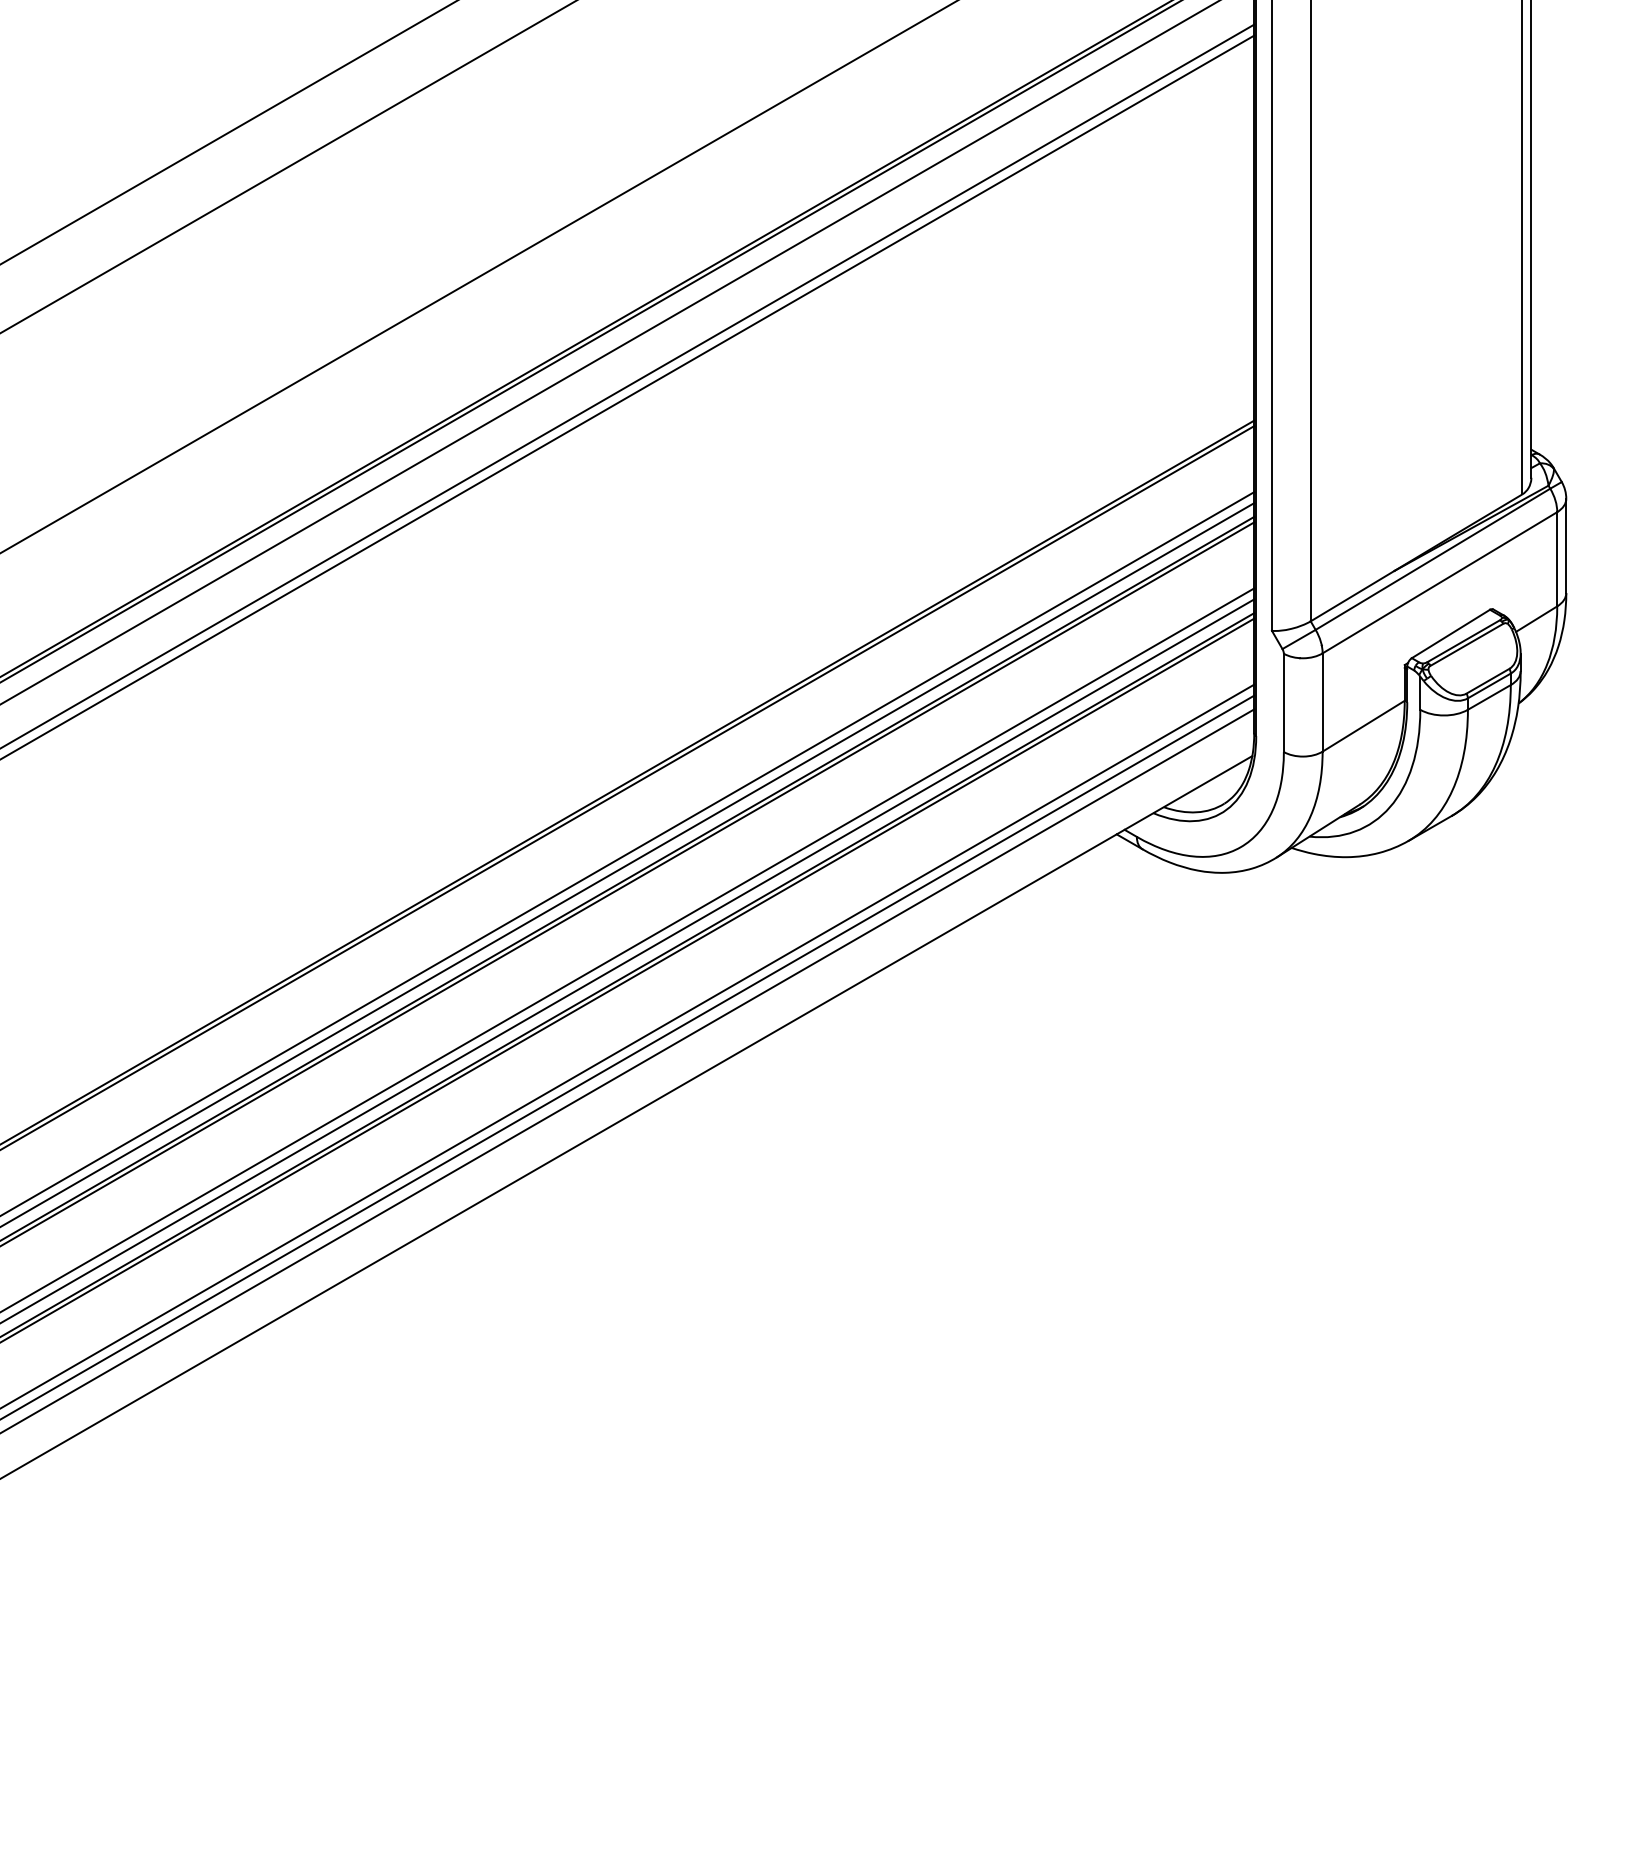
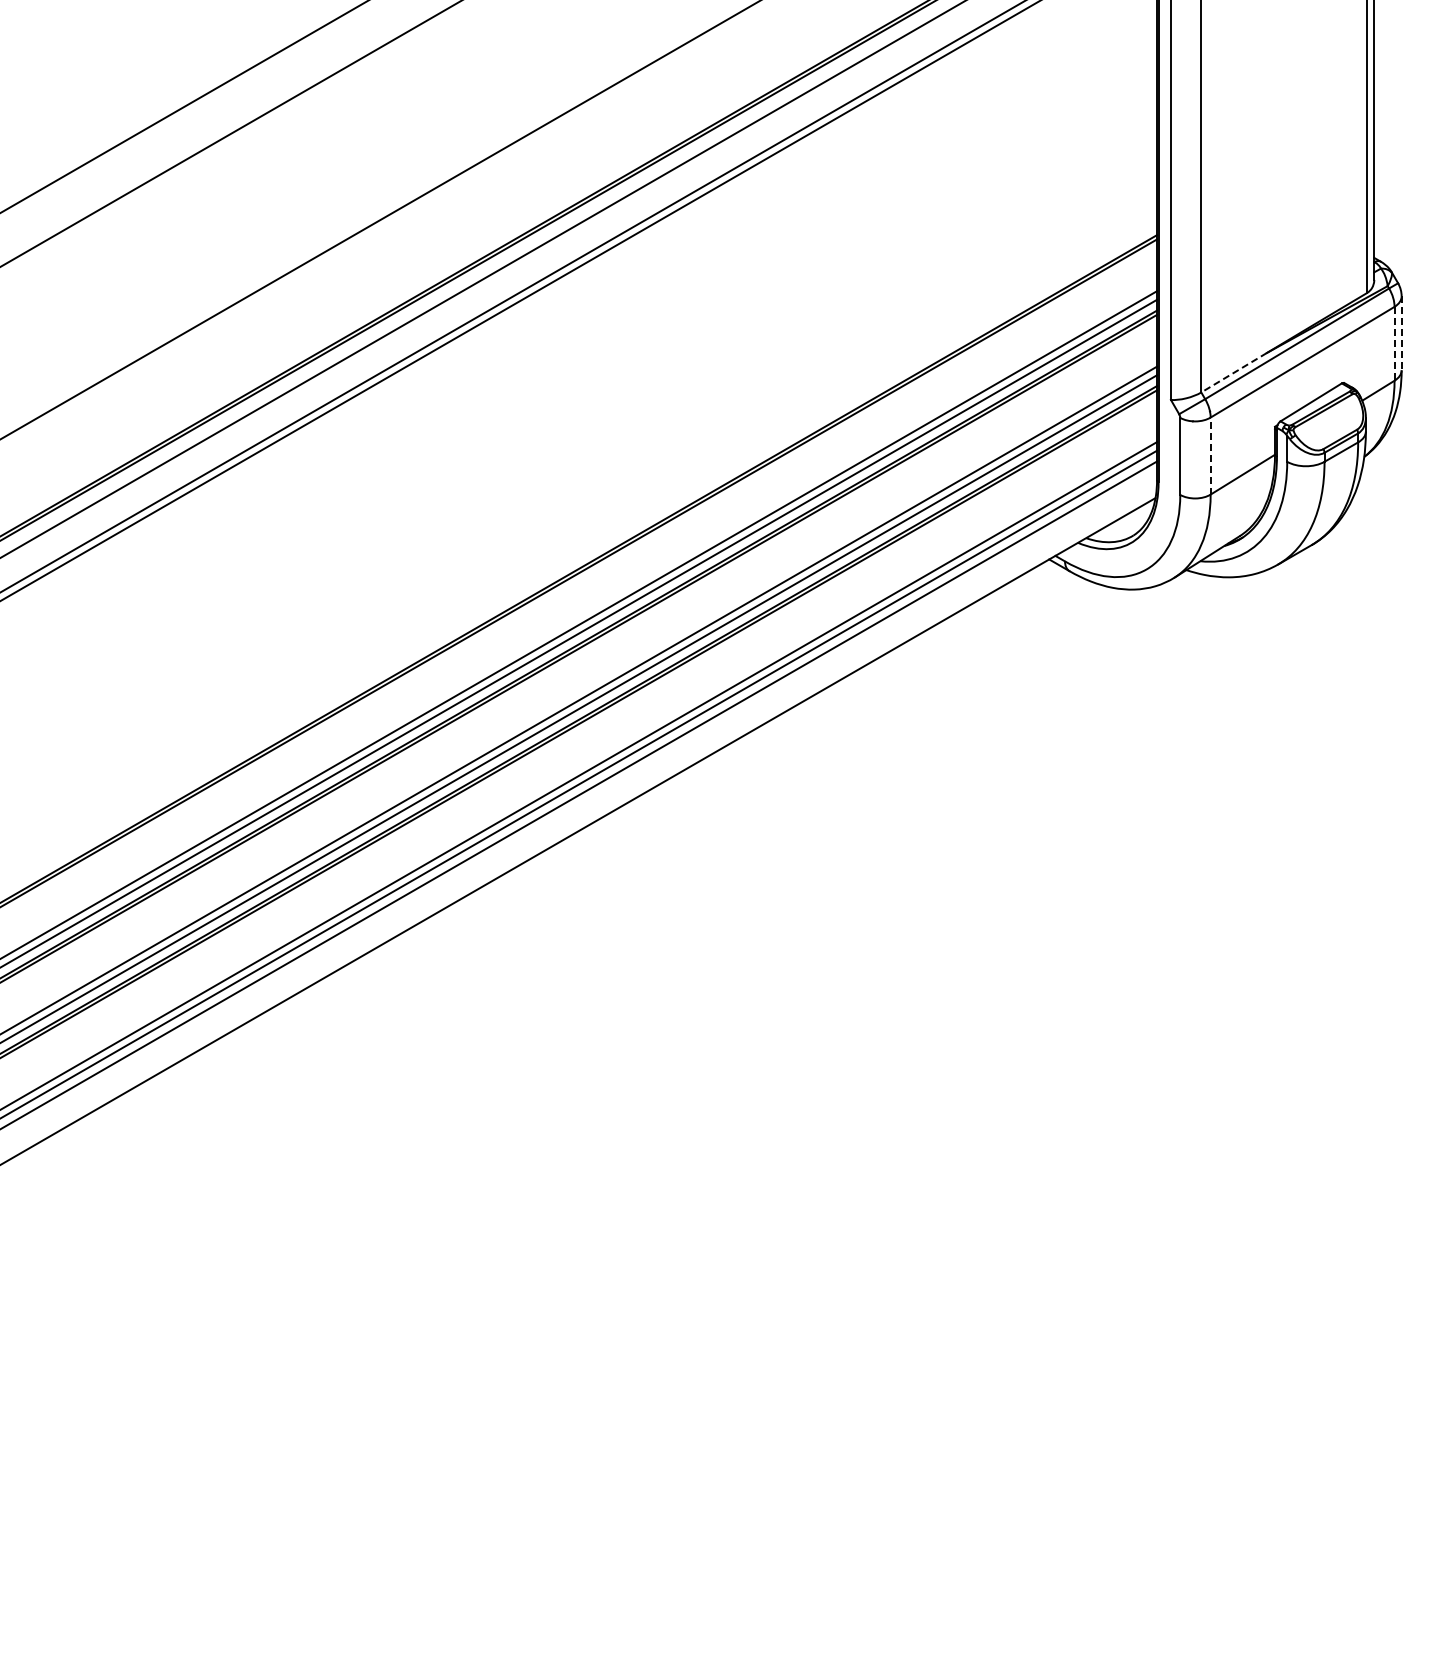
line: (1566, 546) -> (1401, 333), solid -> dashed
line: (1557, 558) -> (1394, 343), solid -> dashed
line: (1351, 595) -> (1233, 372), solid -> dashed
line: (1322, 703) -> (1210, 456), solid -> dashed

